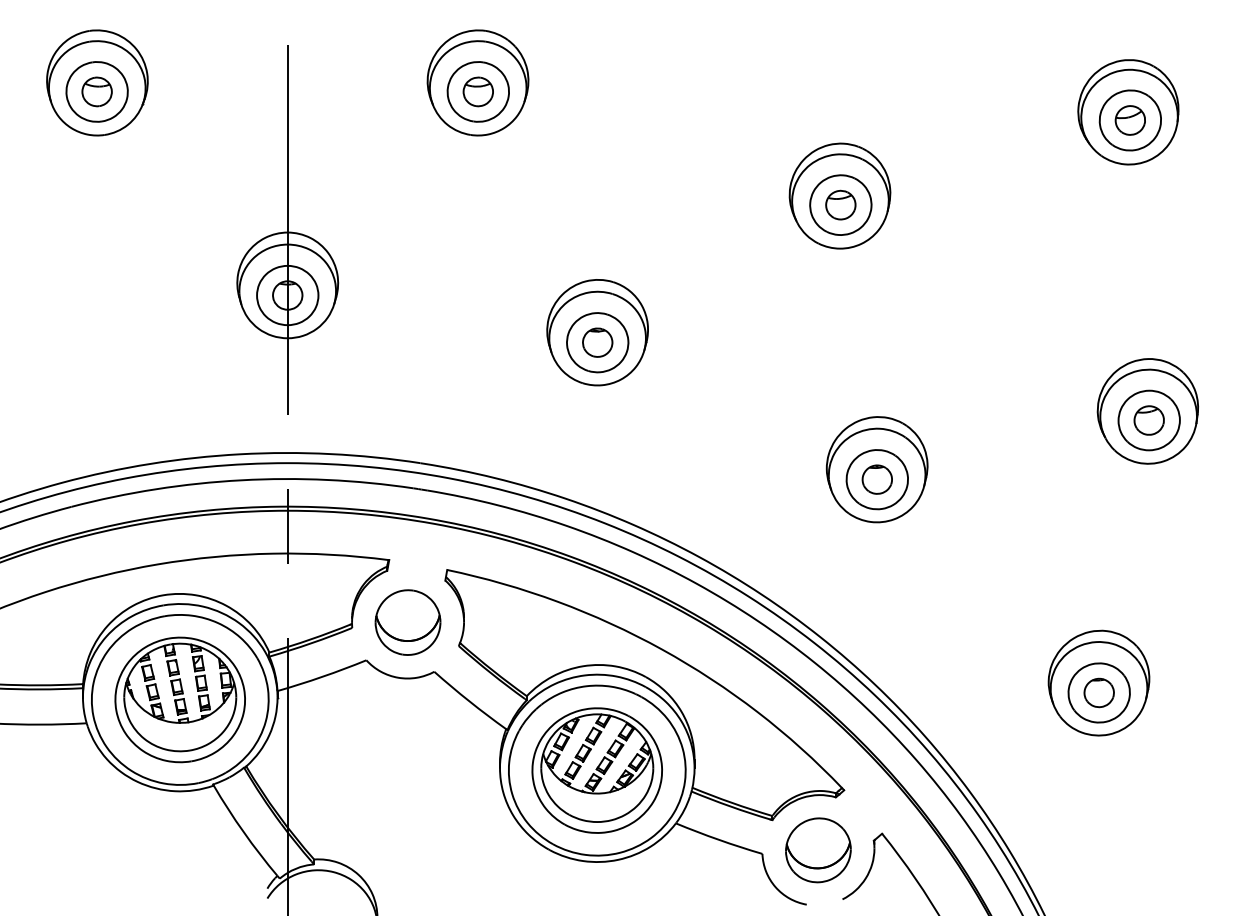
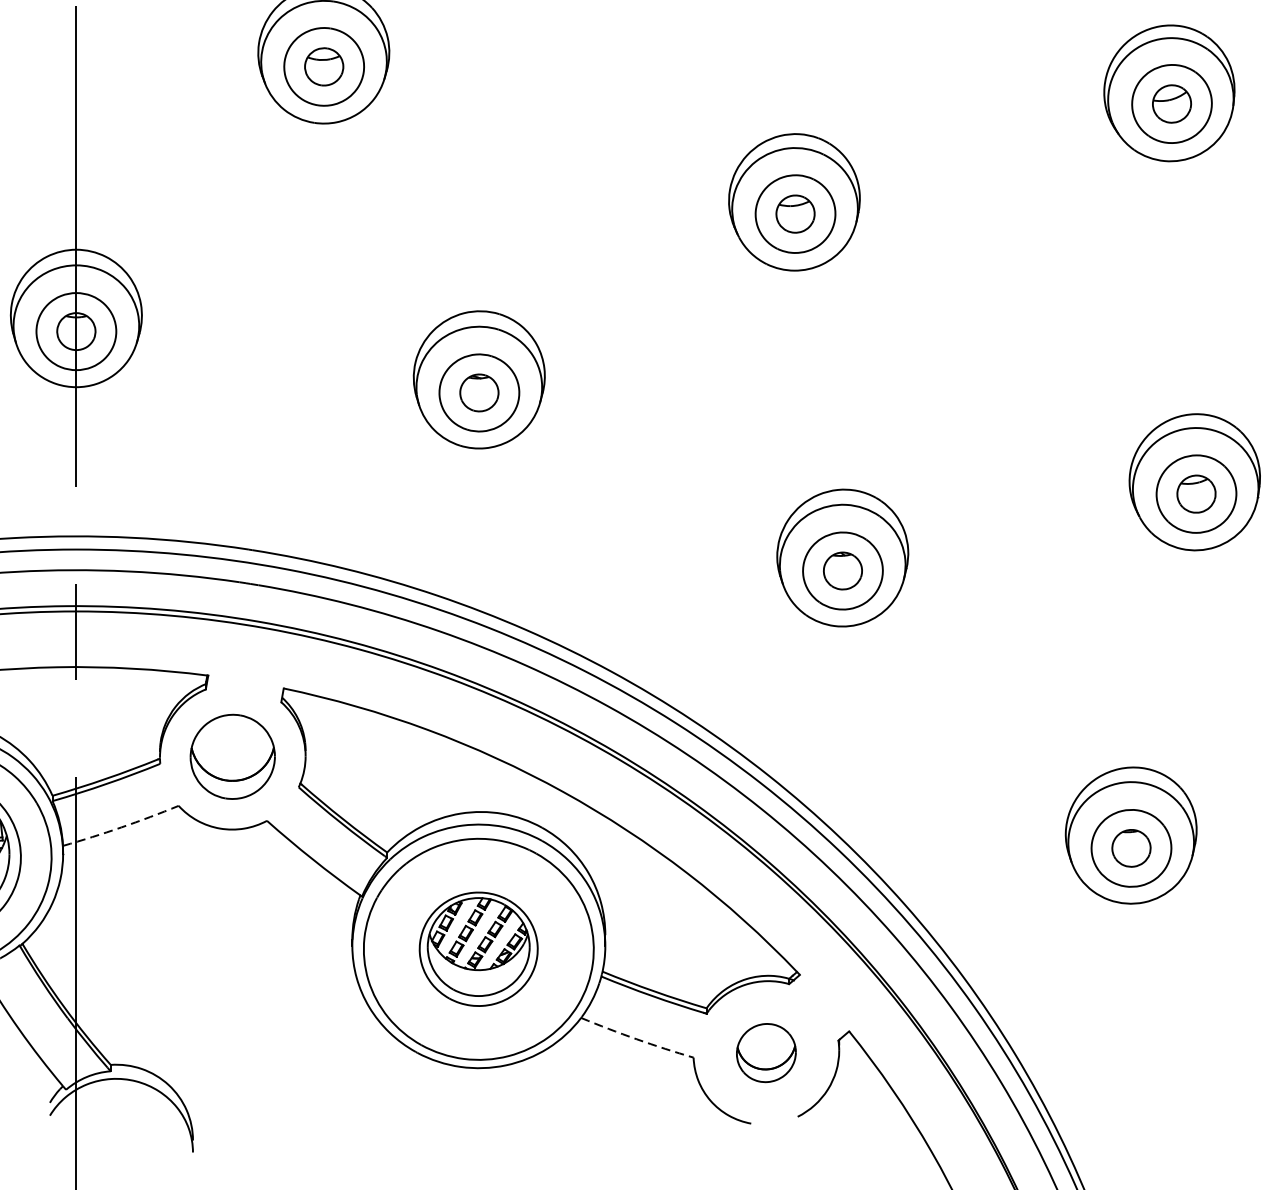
arc: (322, 676) -> (121, 826), solid -> dashed
part: (596, 770) -> (477, 949), size x0.7
arc: (718, 839) -> (636, 1038), solid -> dashed
part: (818, 850) -> (766, 1053), size x0.7

